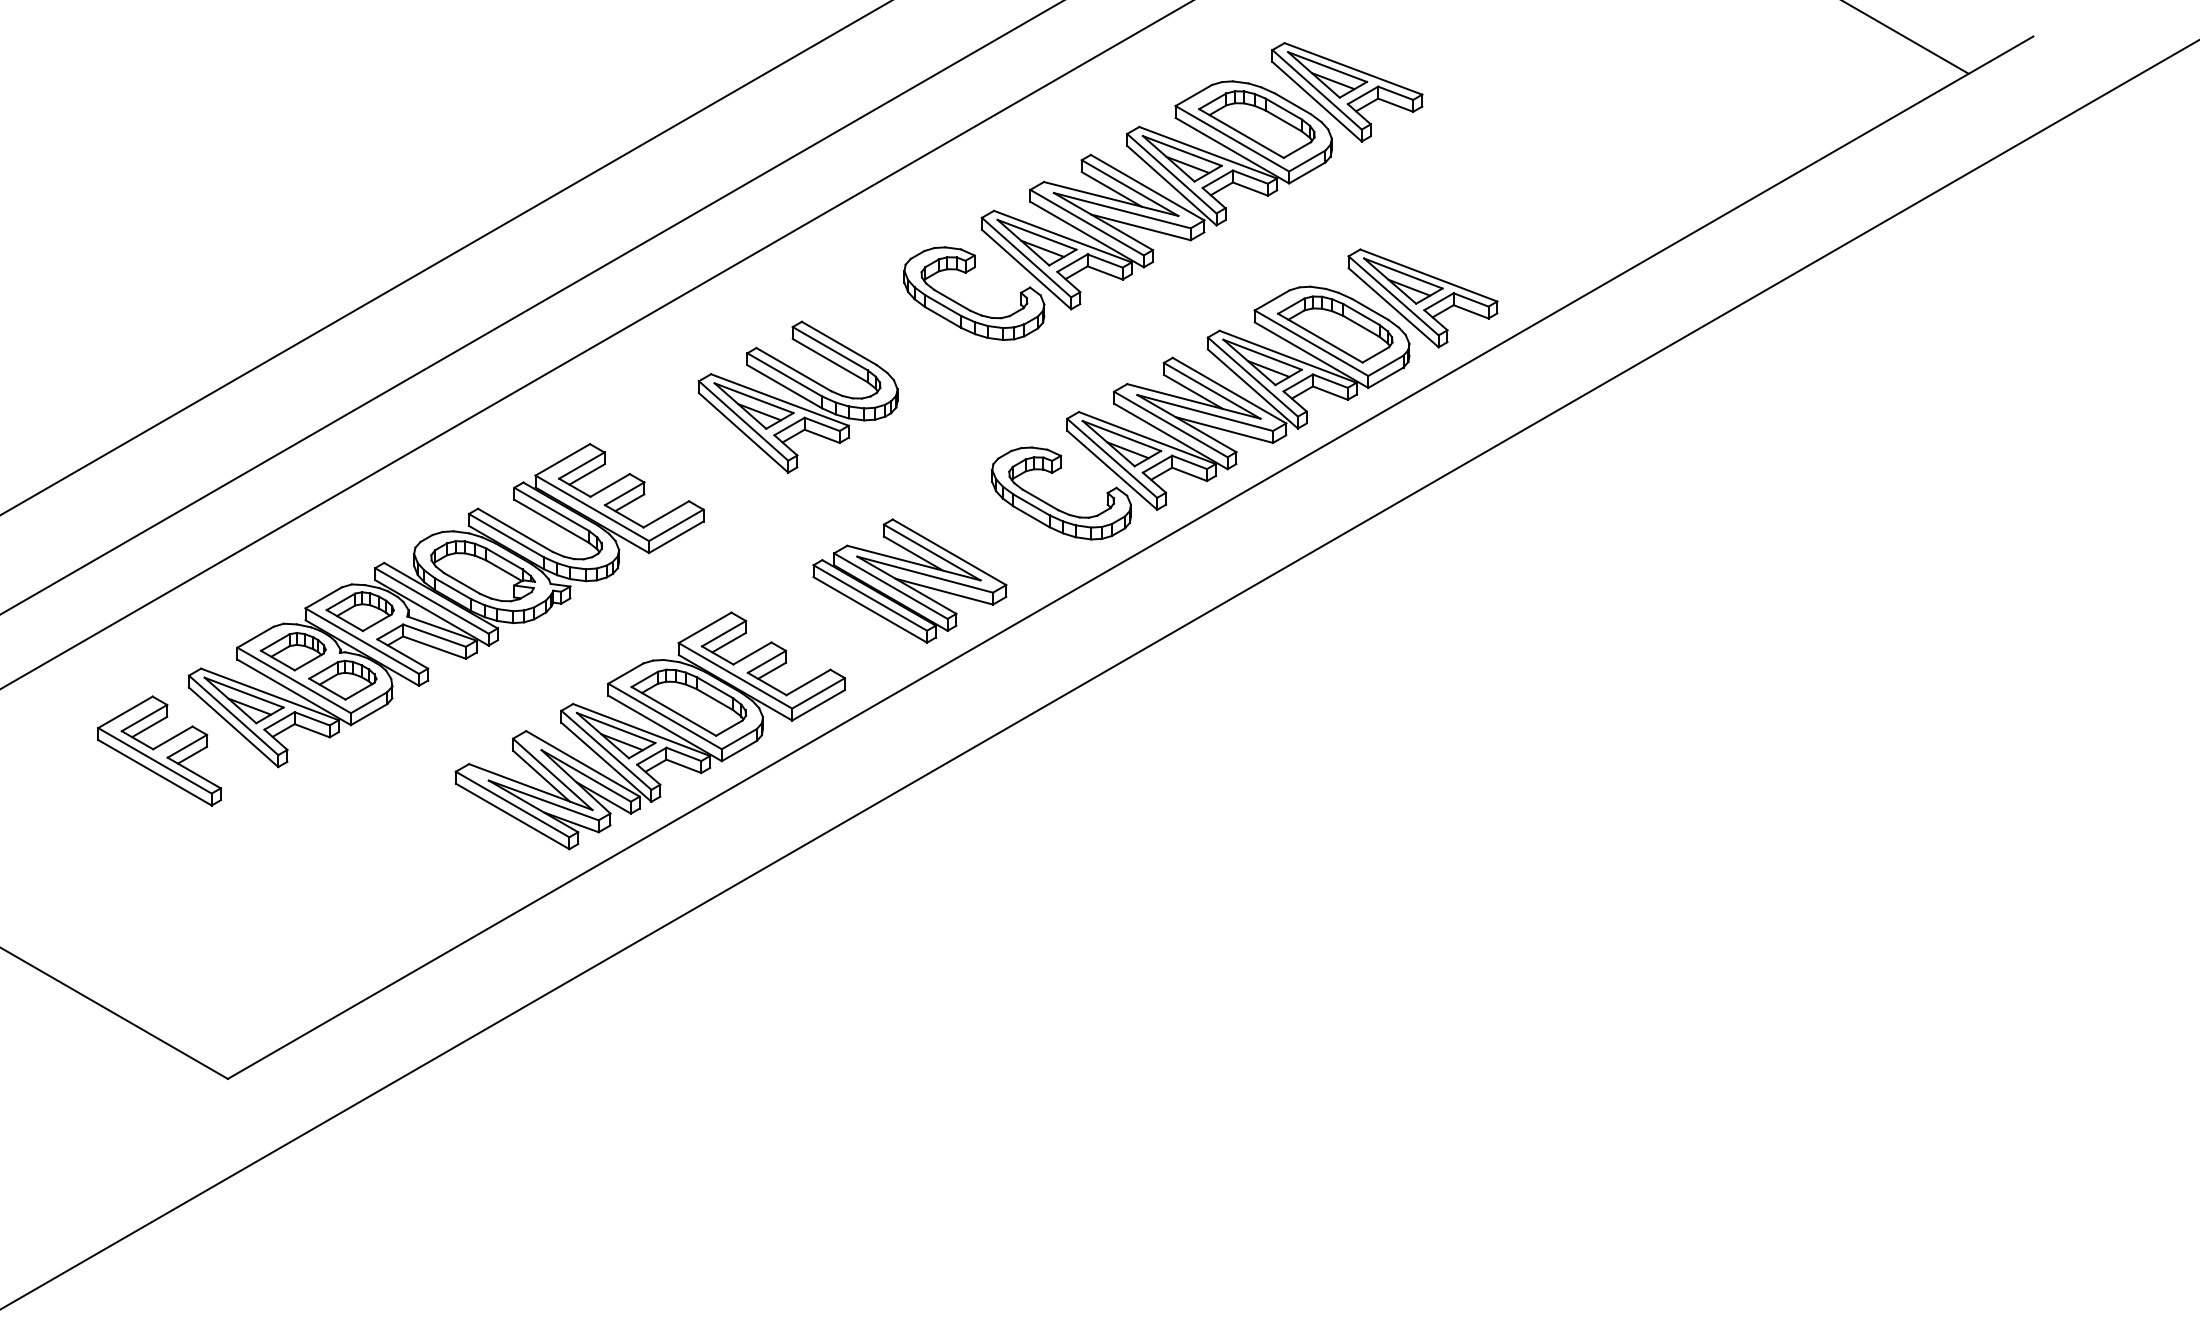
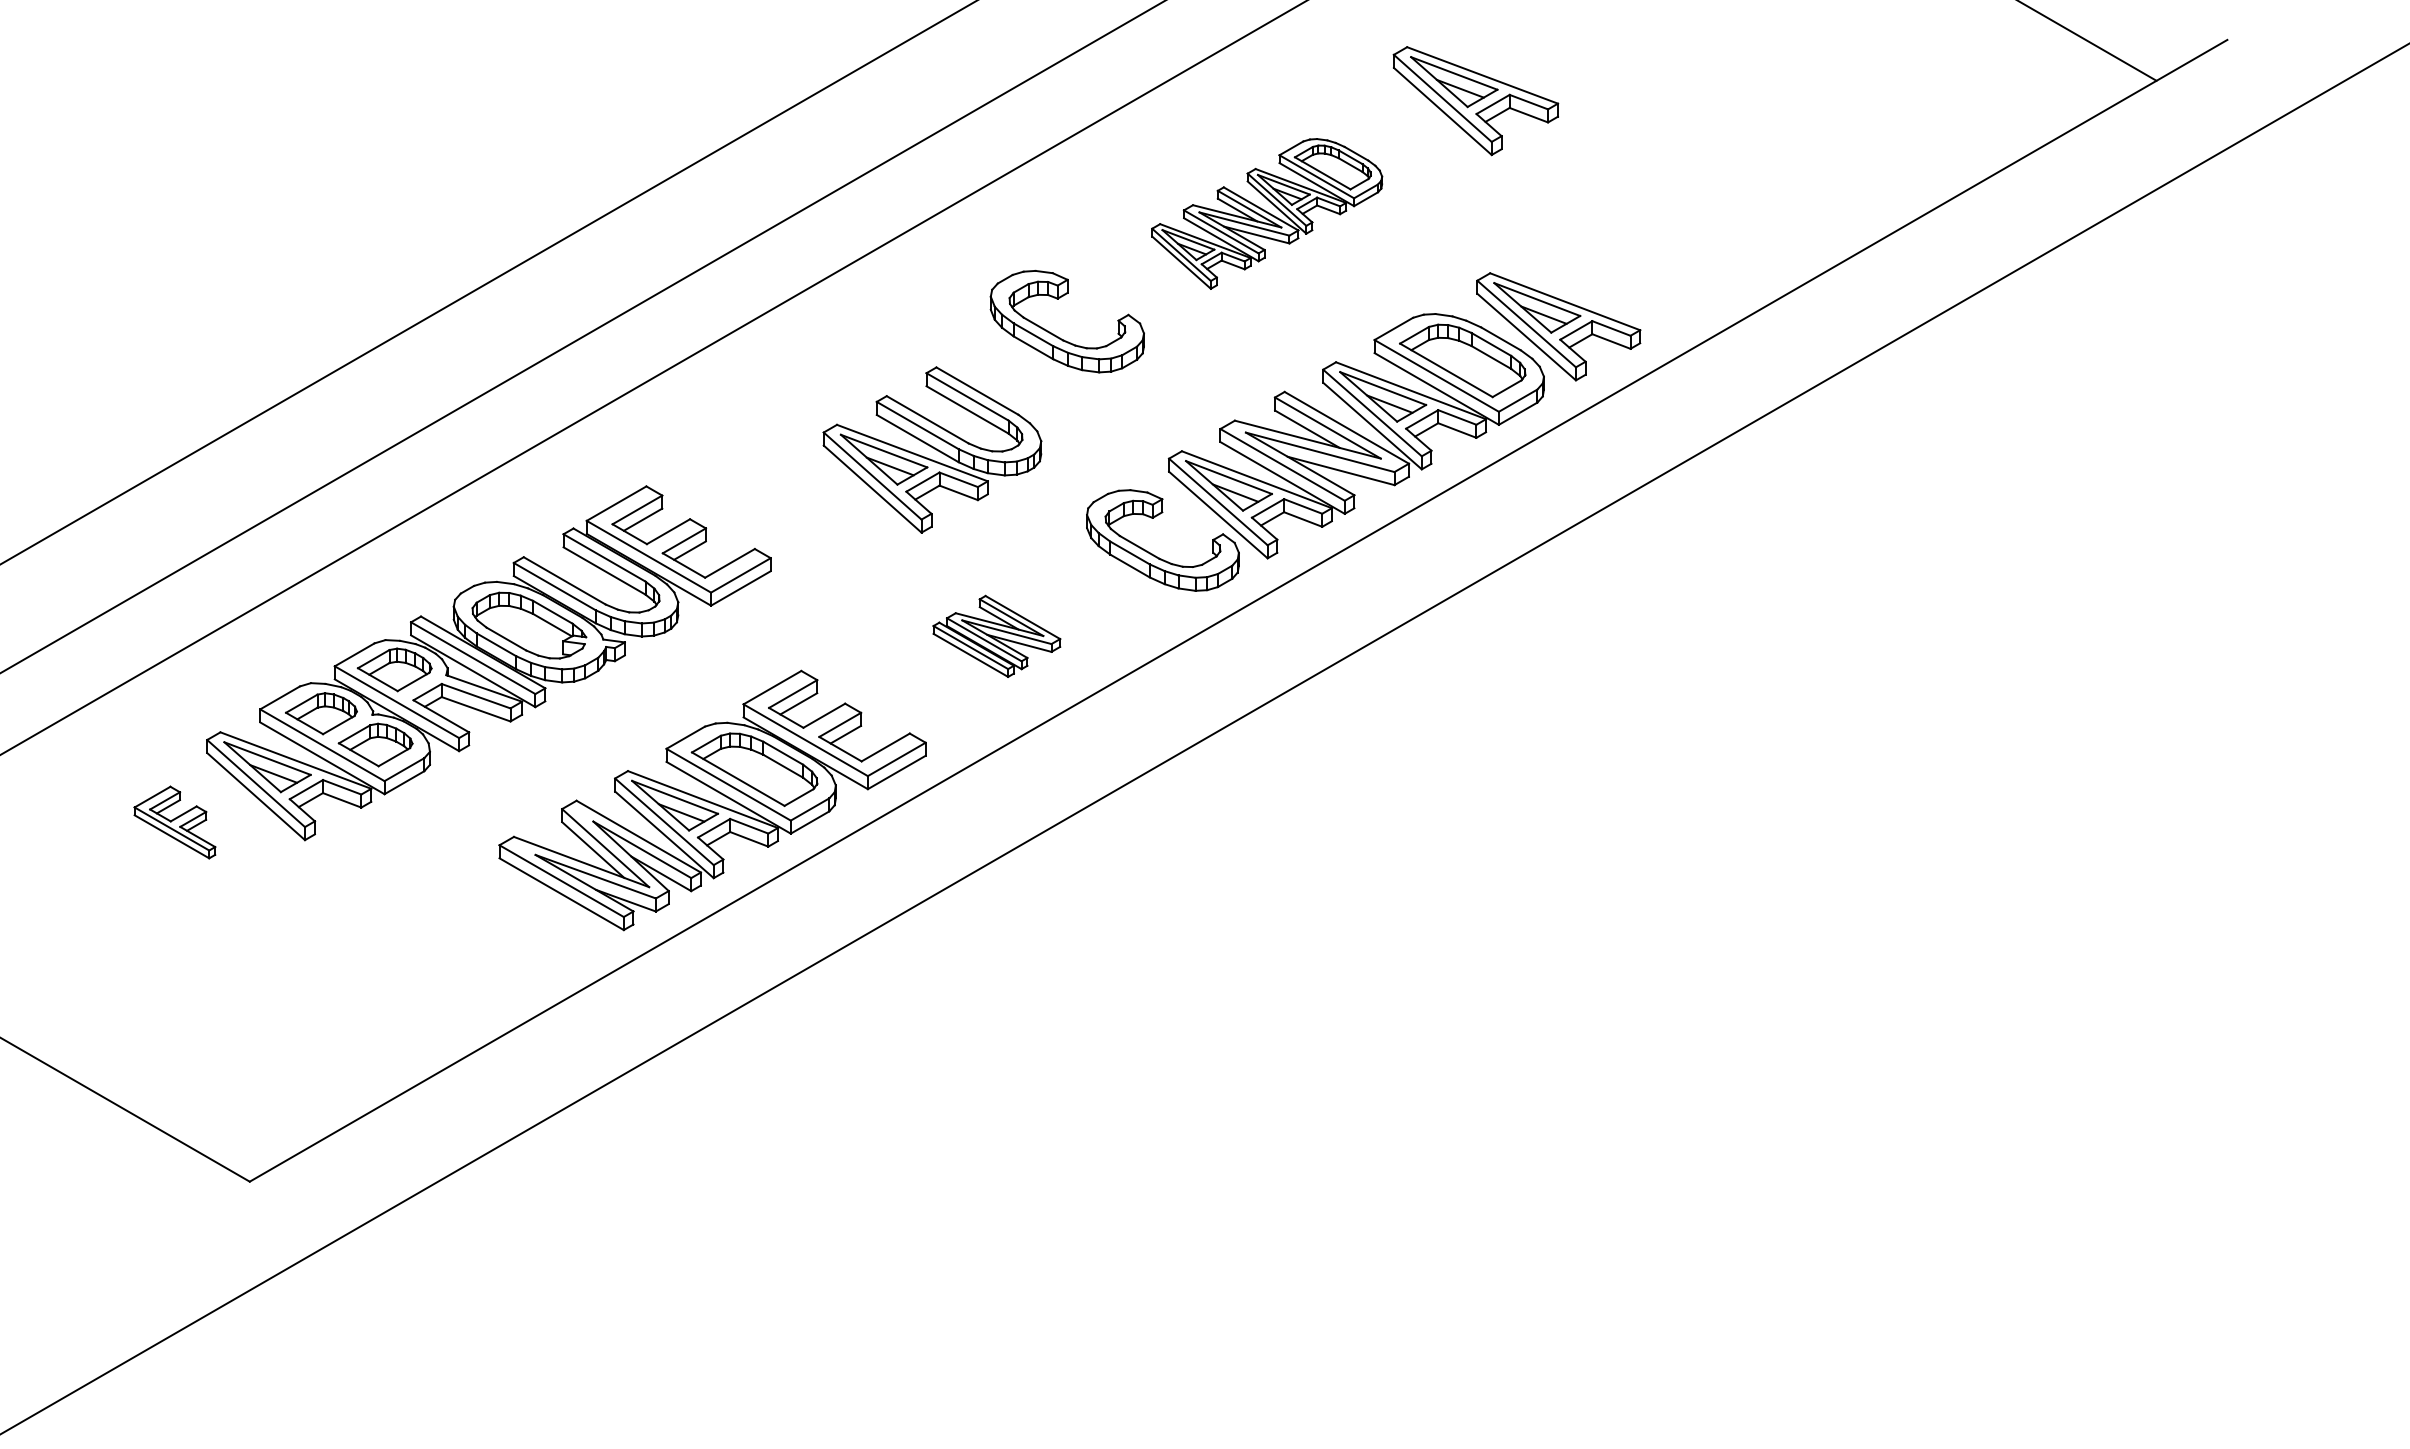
part: (1156, 194) -> (1266, 213), size x0.6
part: (798, 396) -> (932, 449), moved
part: (909, 581) -> (996, 636), size x0.6
part: (159, 750) -> (174, 822), size x0.6

